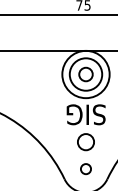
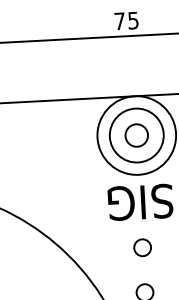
circle: (85, 141) -> (141, 246), size x0.62

